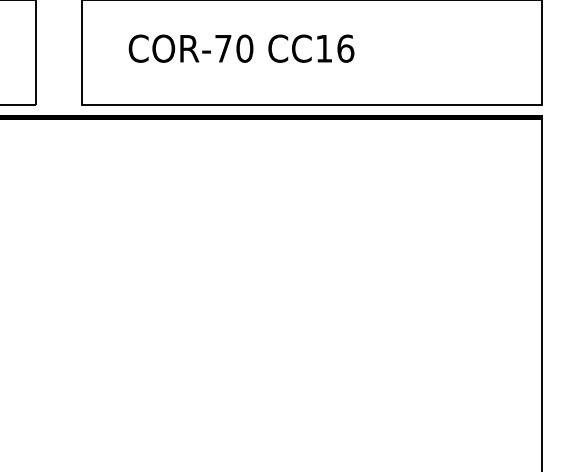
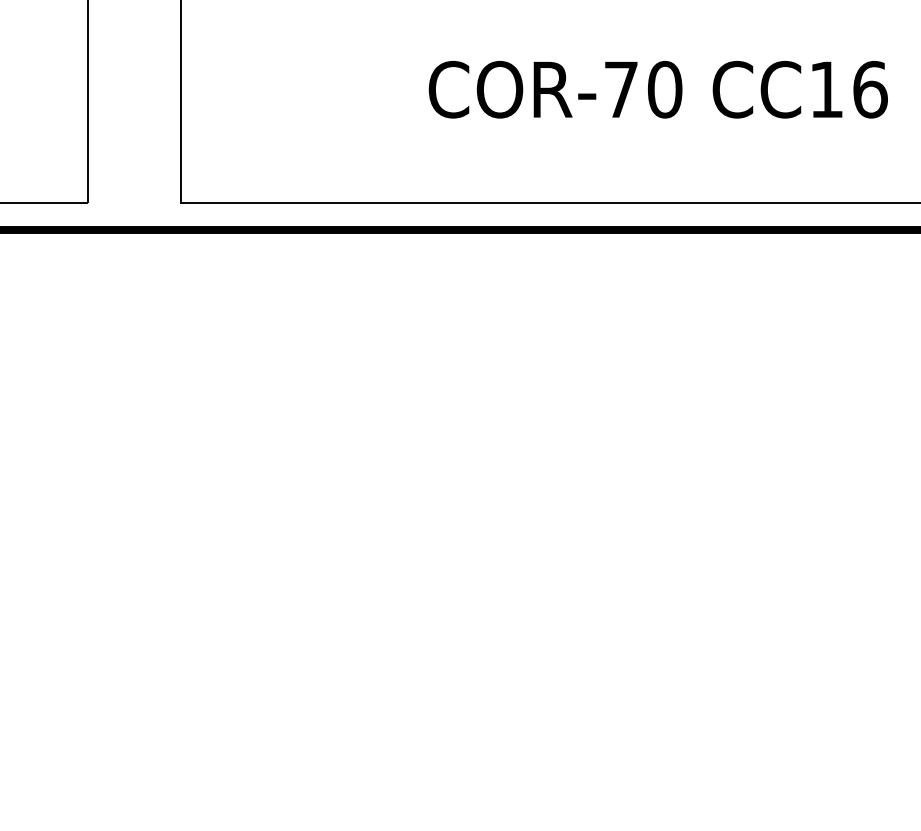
text: (241, 48) -> (658, 89), moved

